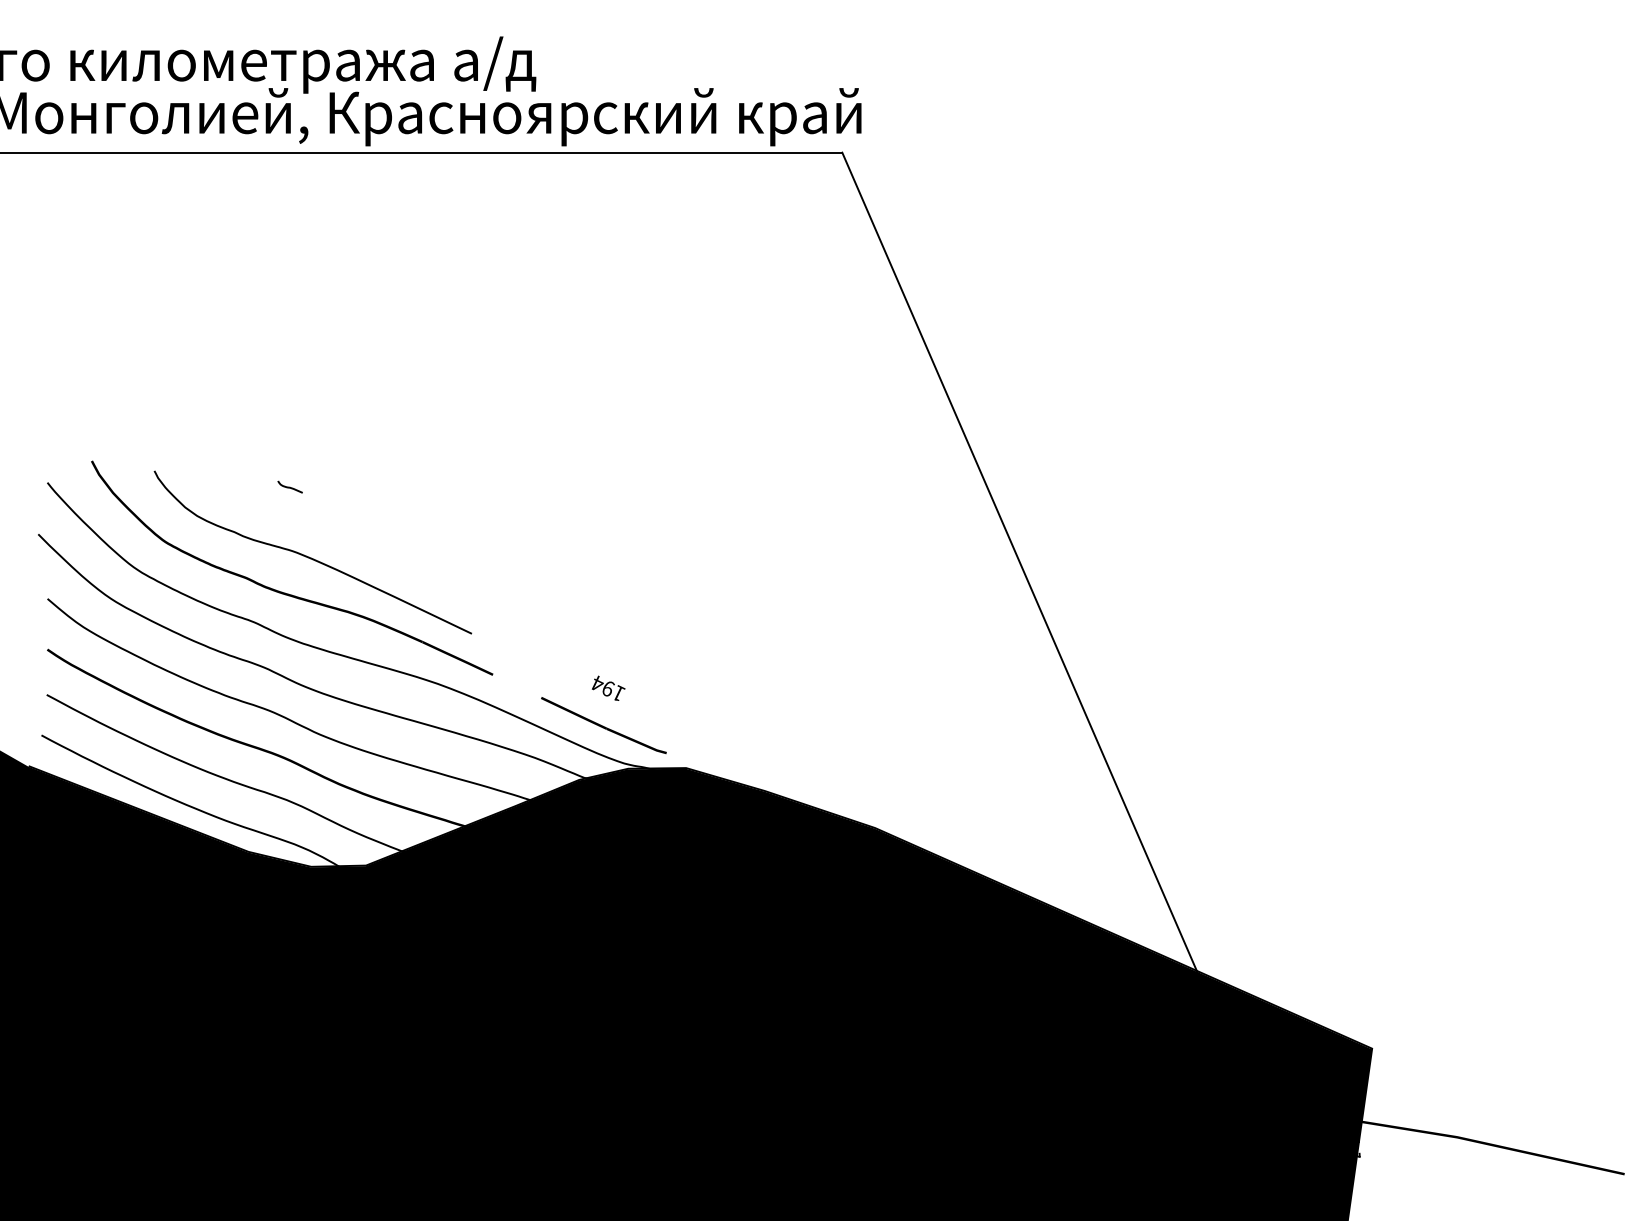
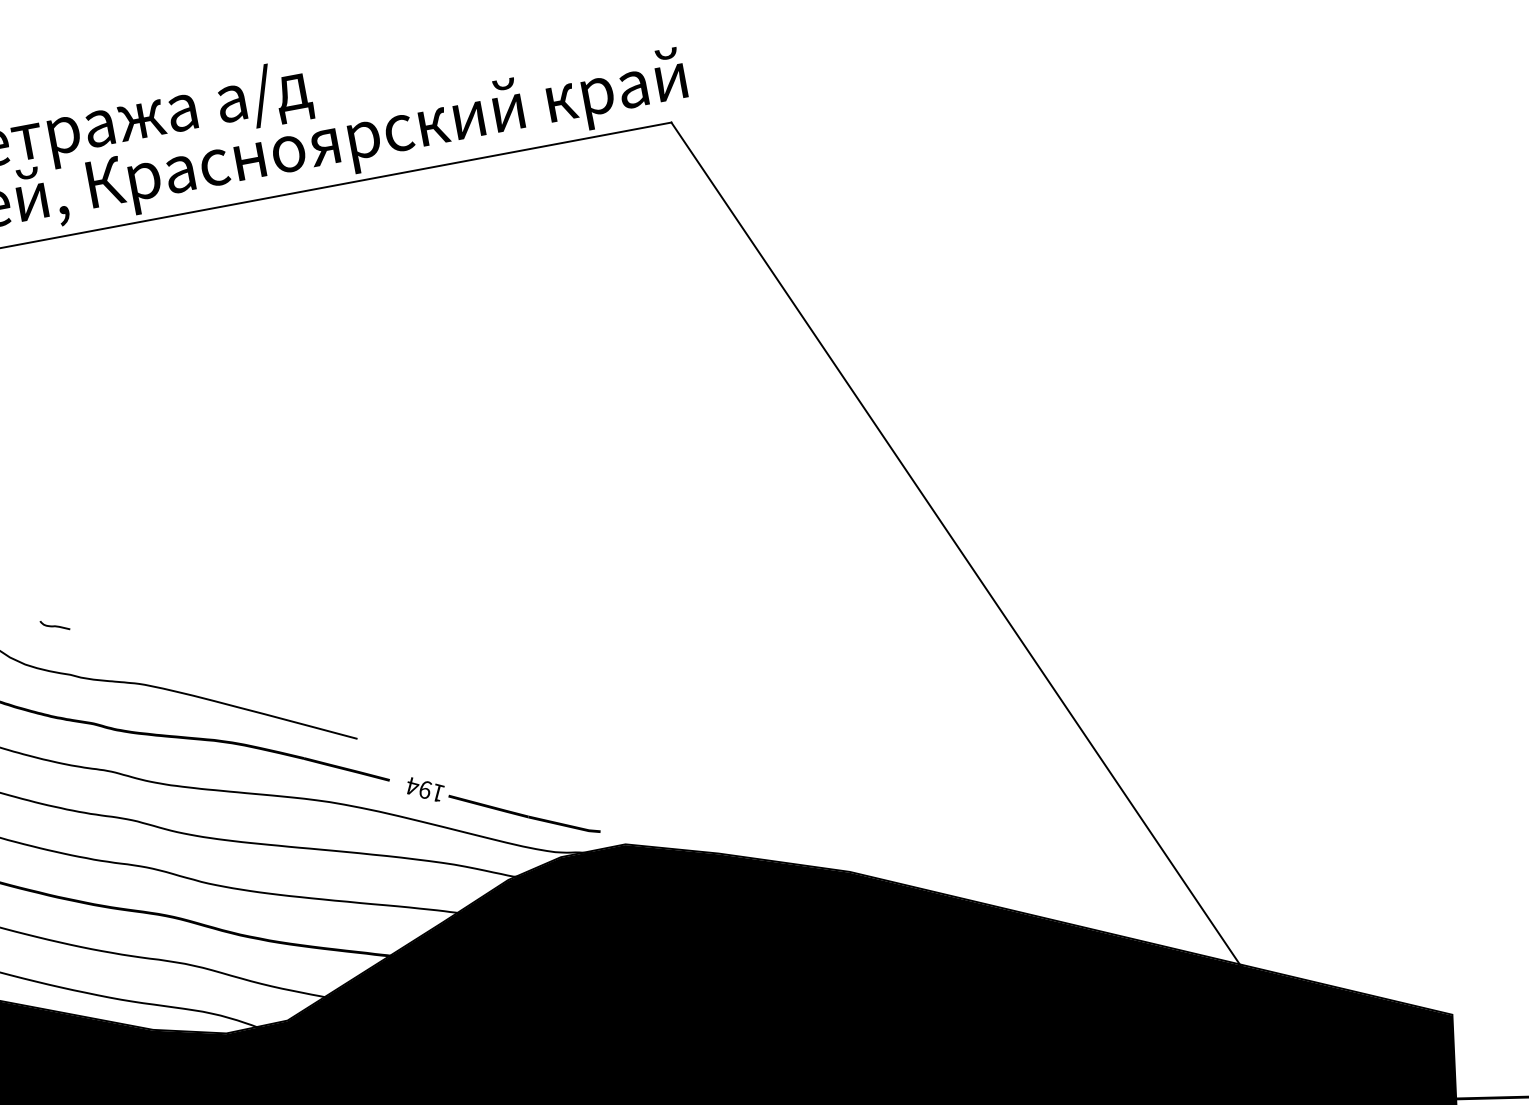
curve: (289, 486) -> (54, 624), moved
text: (608, 687) -> (425, 788), moved

